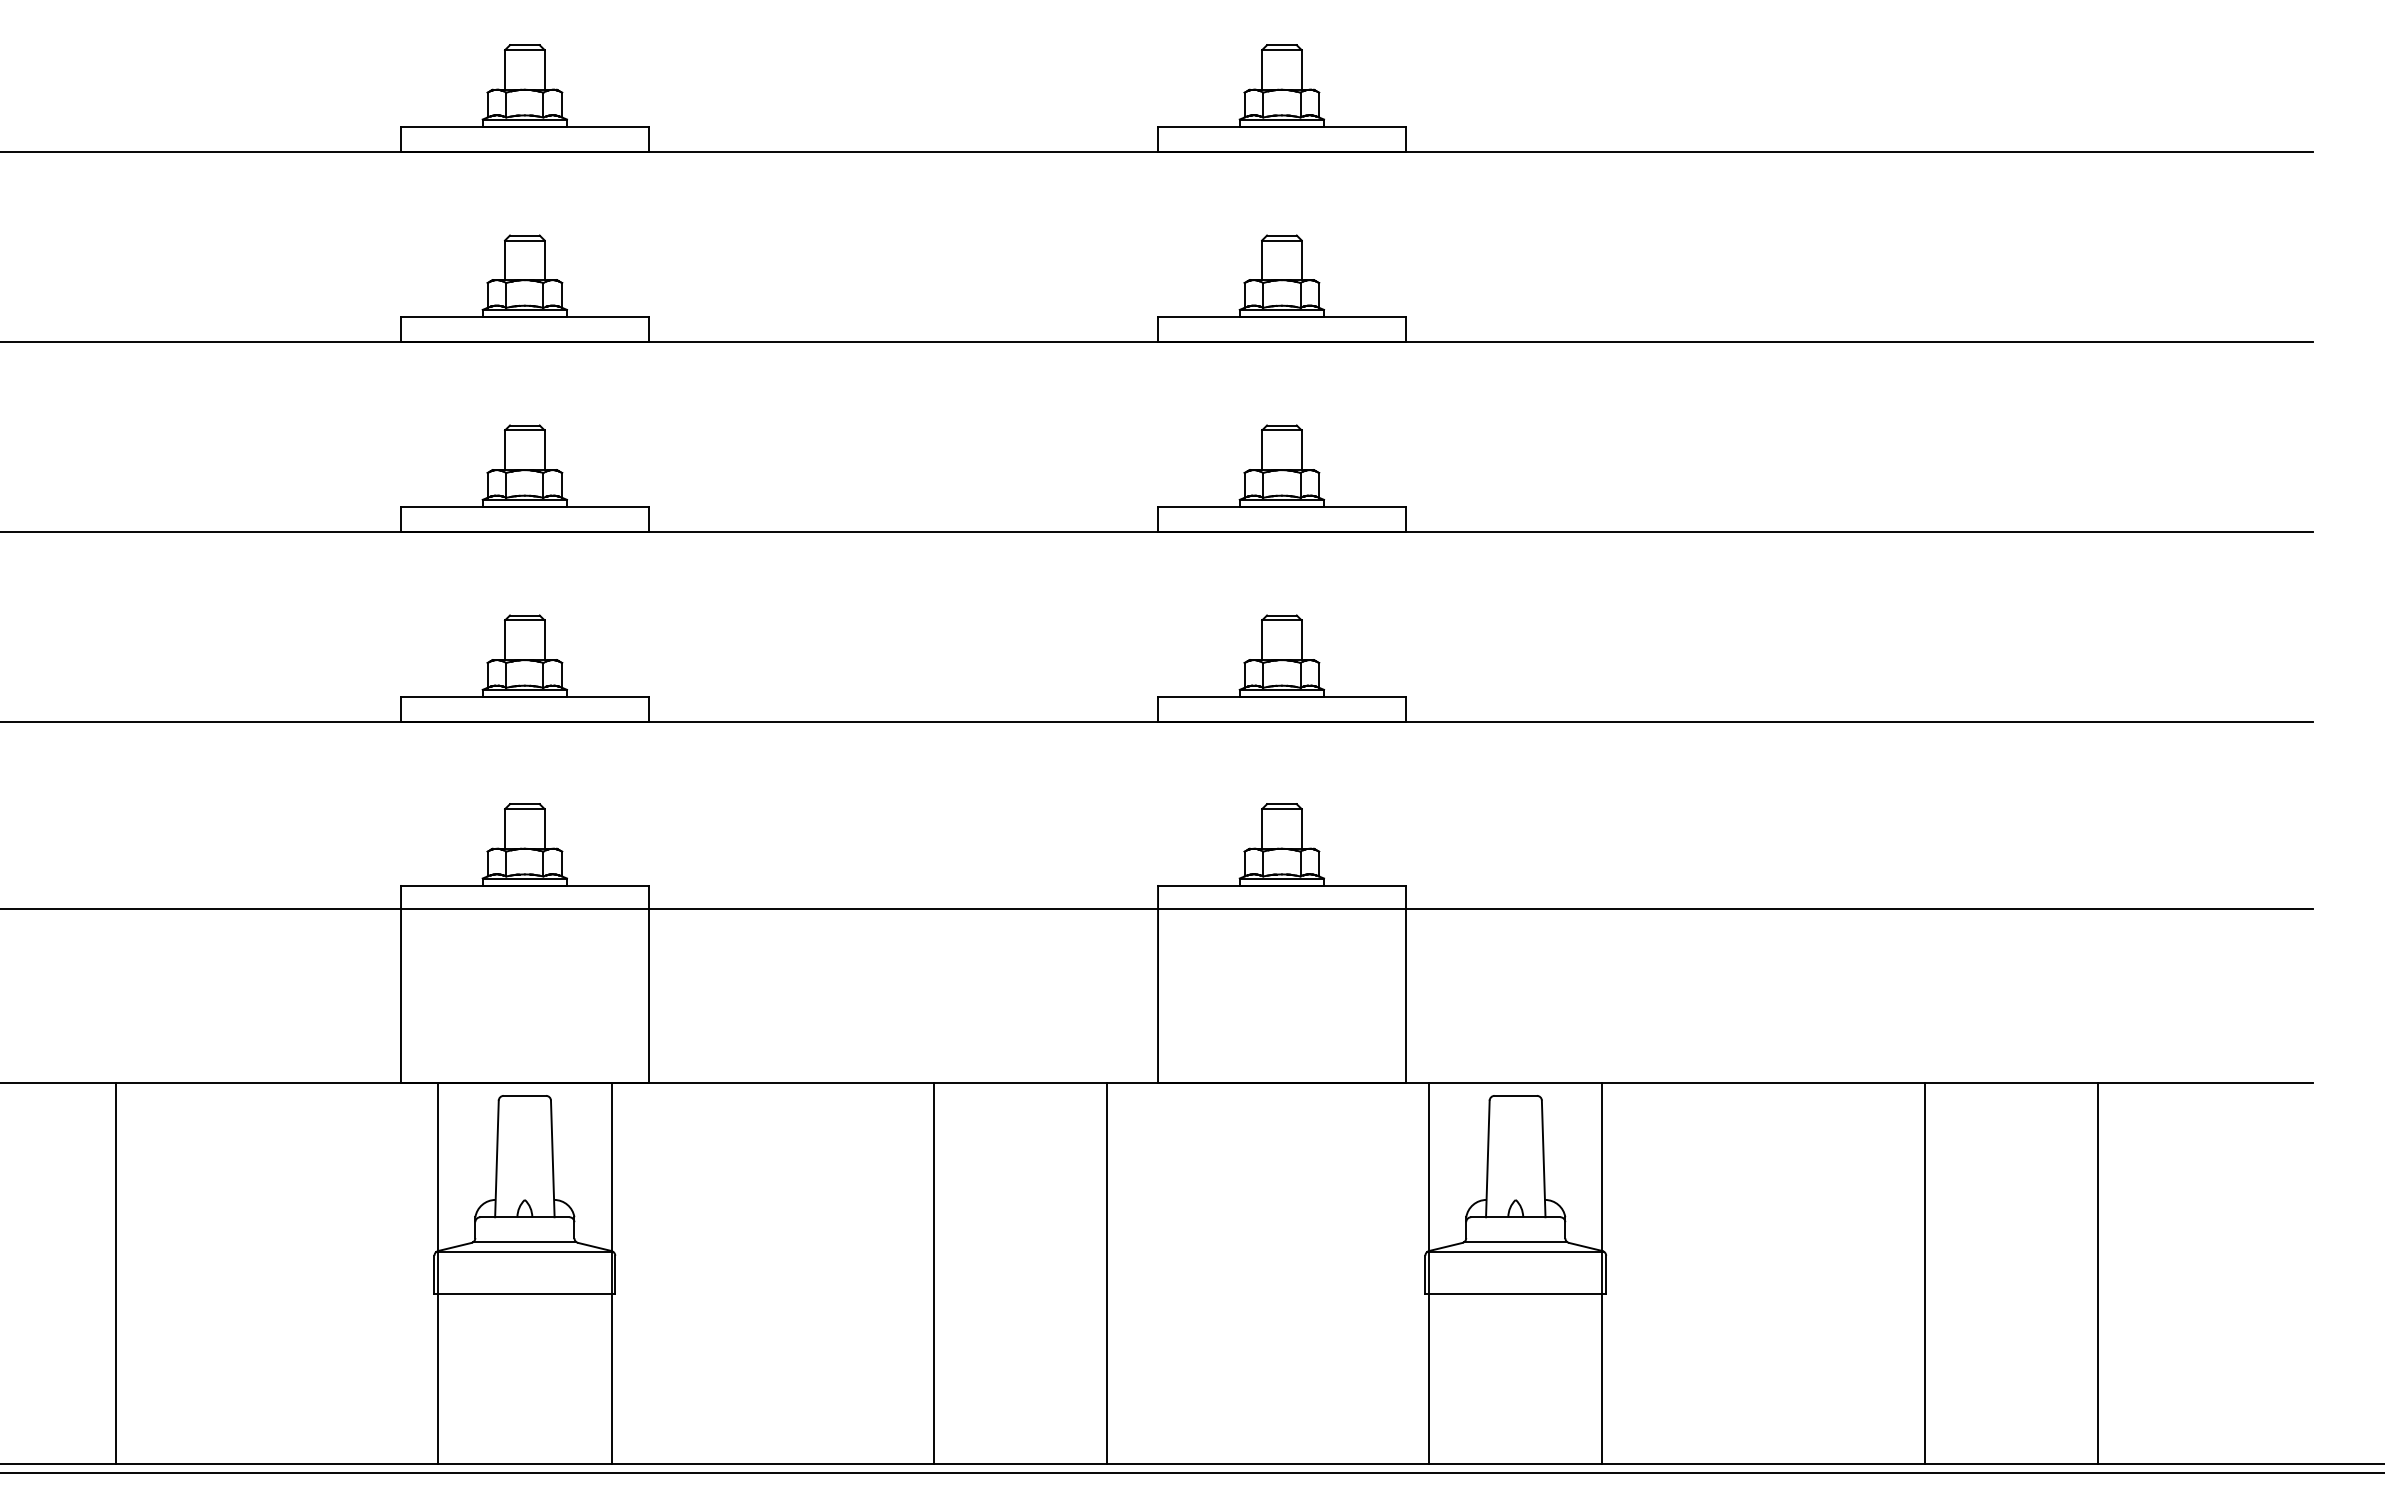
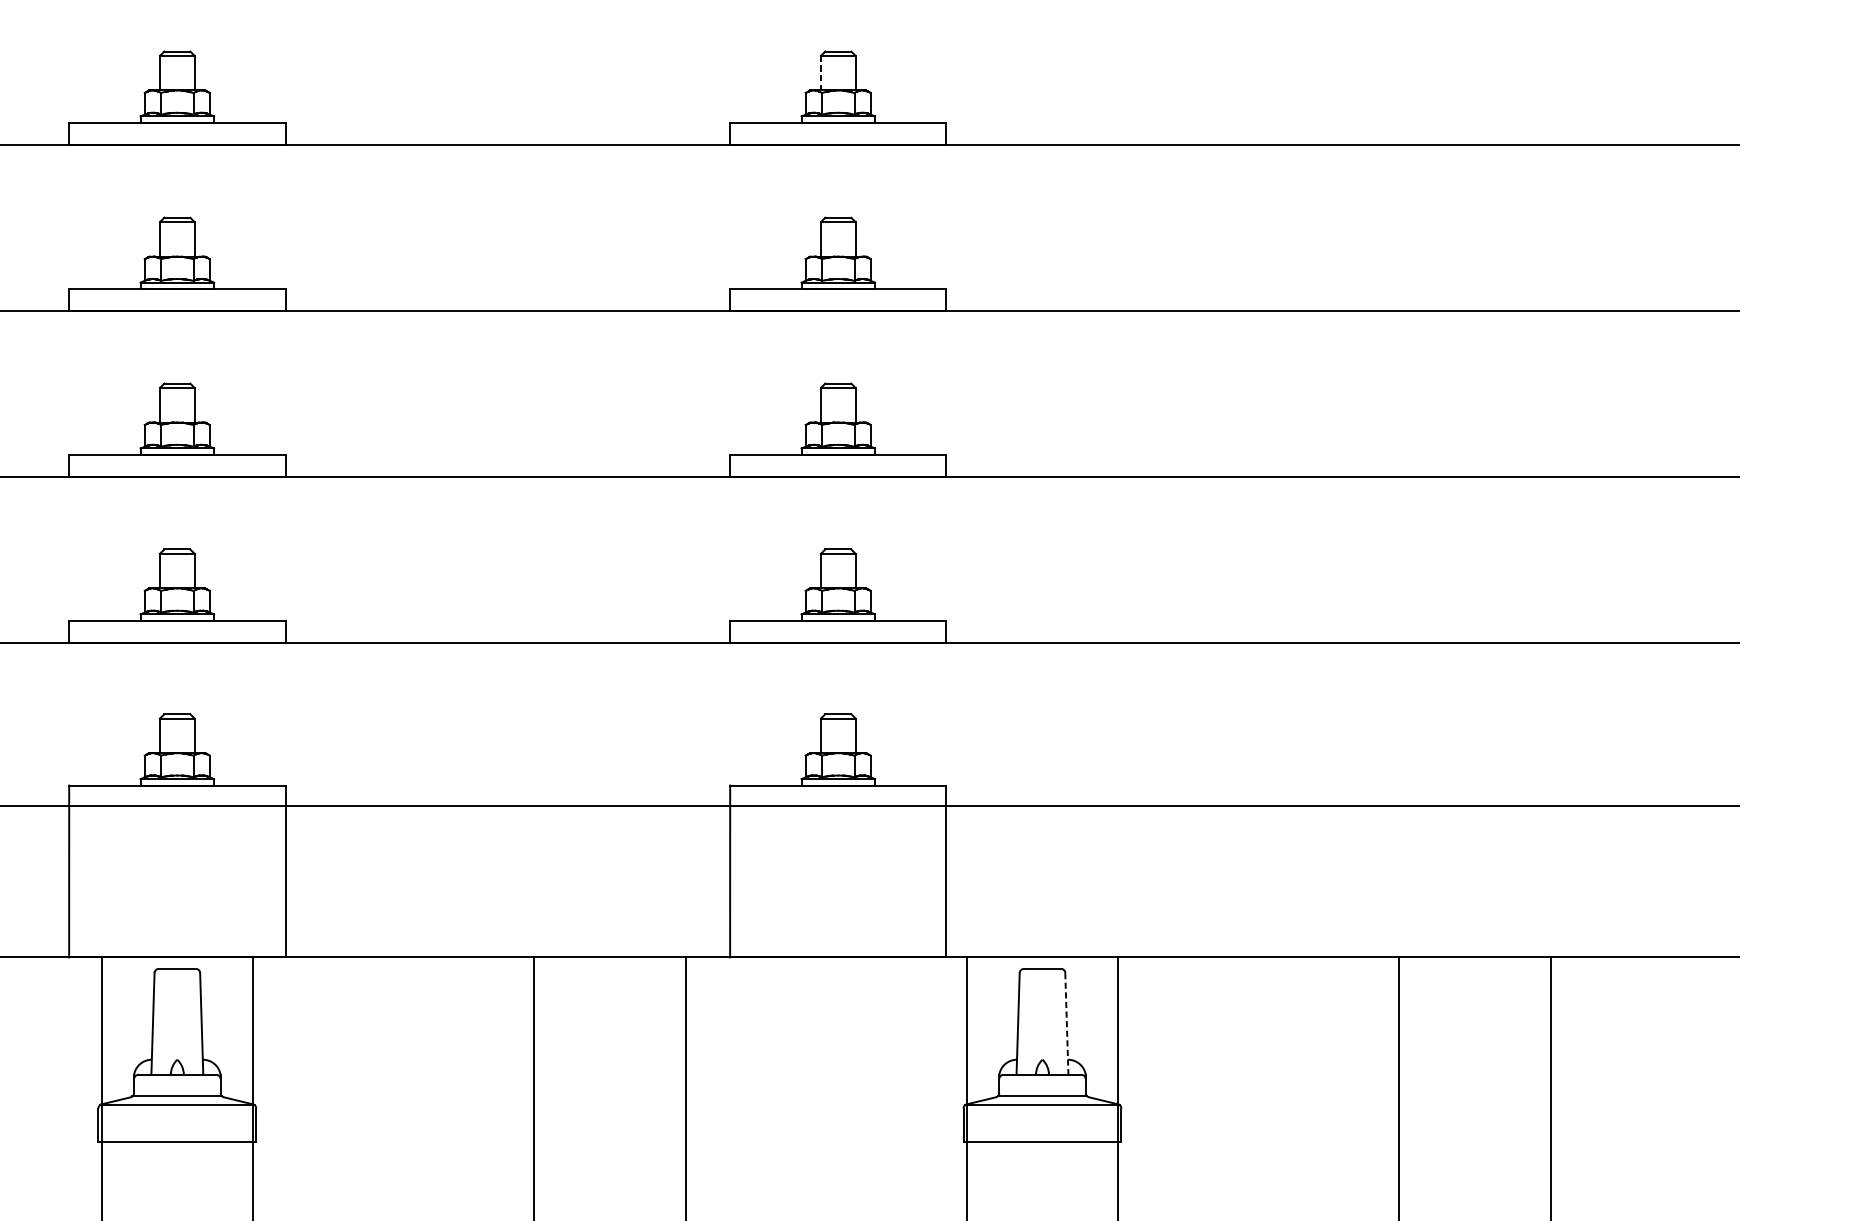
line: (1262, 69) -> (821, 72), solid -> dashed
line: (1543, 1159) -> (1066, 1024), solid -> dashed

